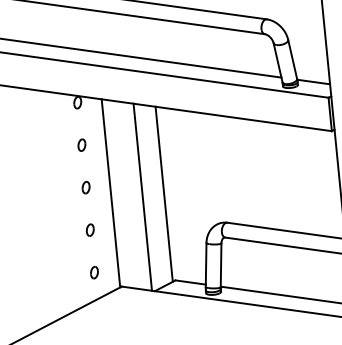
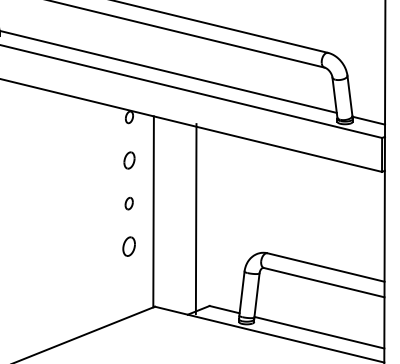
part: (81, 145) -> (128, 160), size x1.4
line: (163, 194) -> (206, 218), removed
line: (142, 197) -> (195, 219), moved
part: (89, 229) -> (128, 246), size x1.6
part: (94, 272) -> (128, 289), removed

